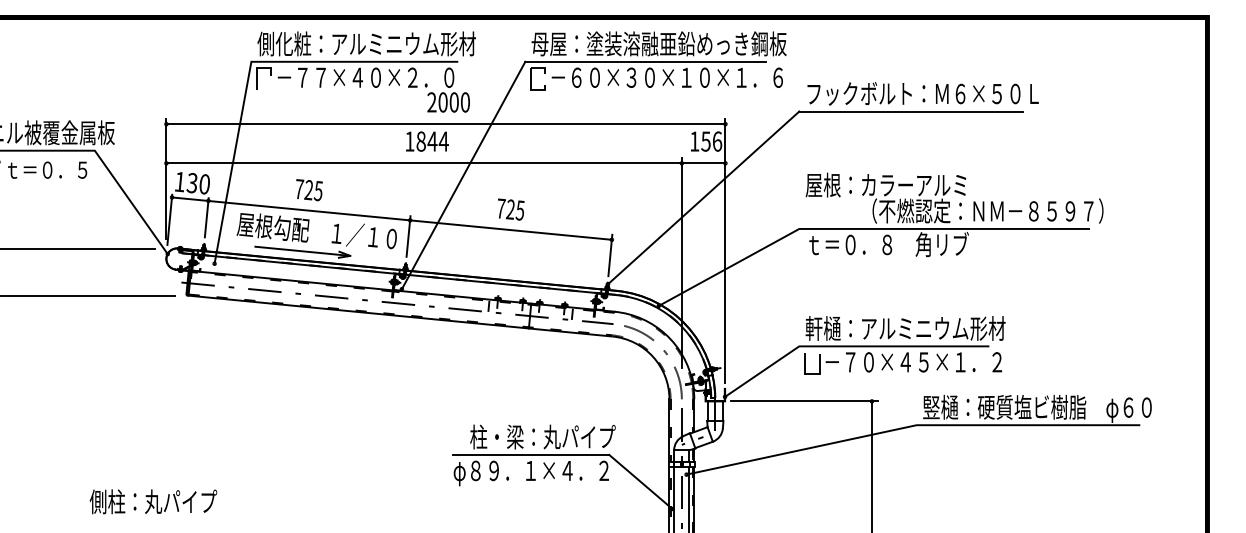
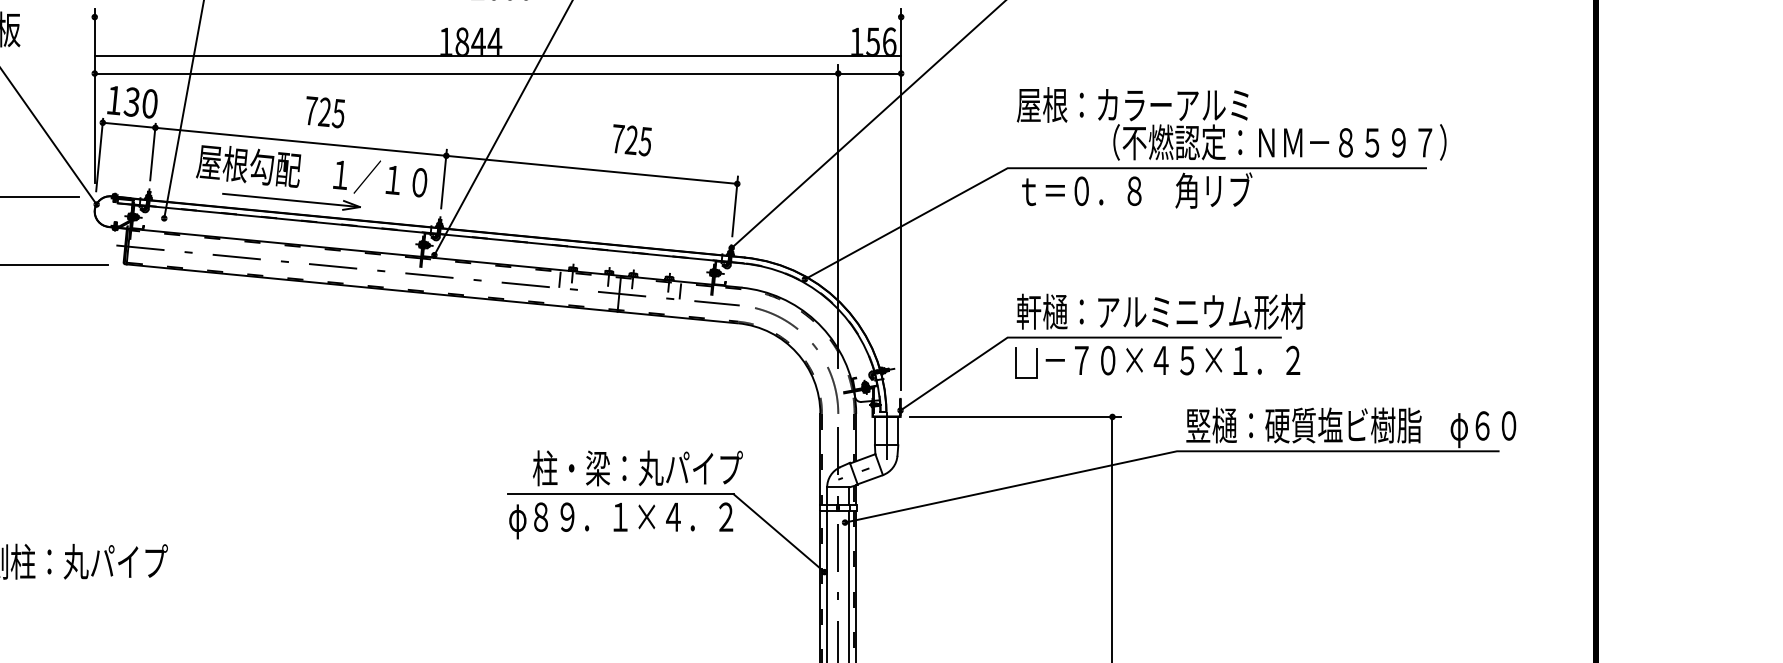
line: (445, 124) -> (497, 56), moved
text: (309, 190) -> (325, 112), moved
text: (511, 209) -> (632, 140), moved

